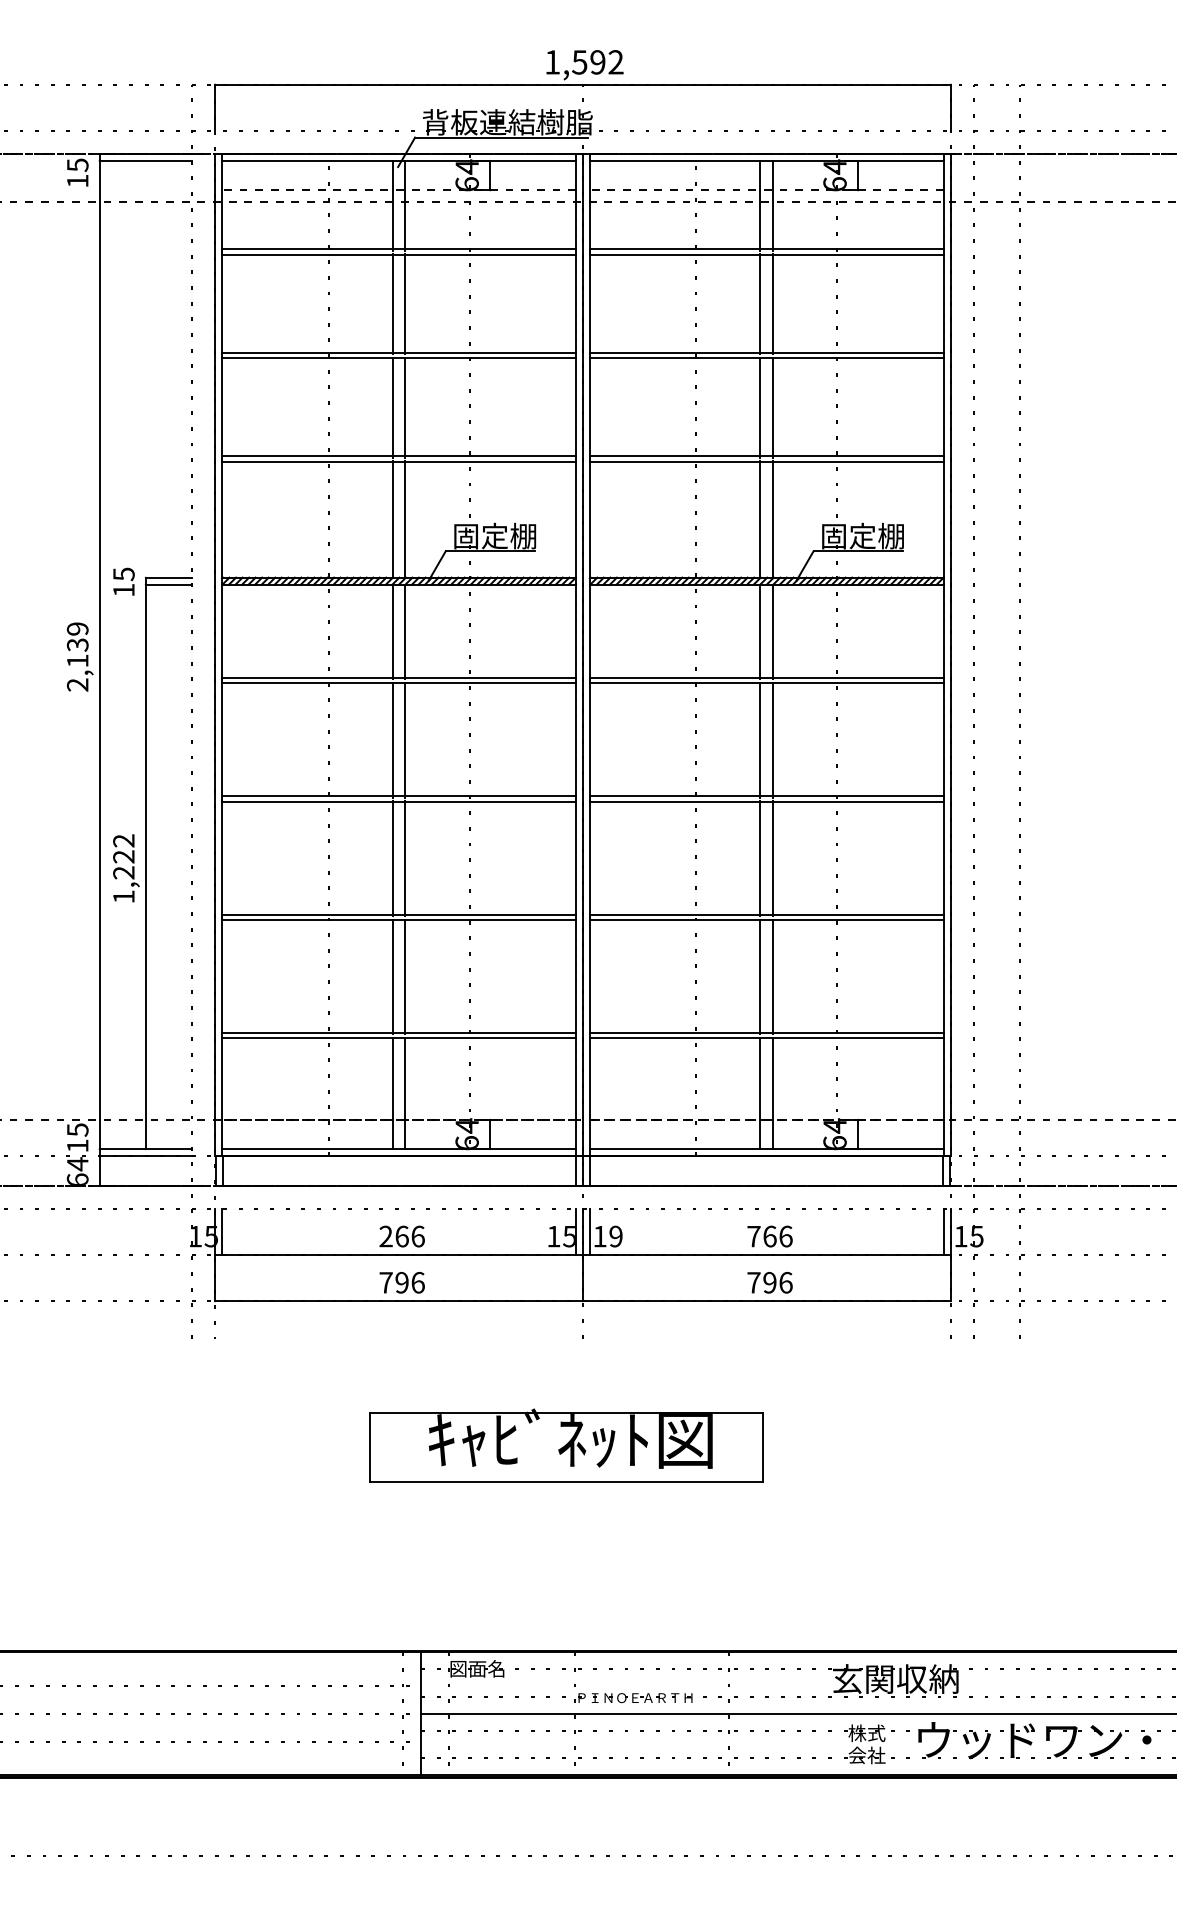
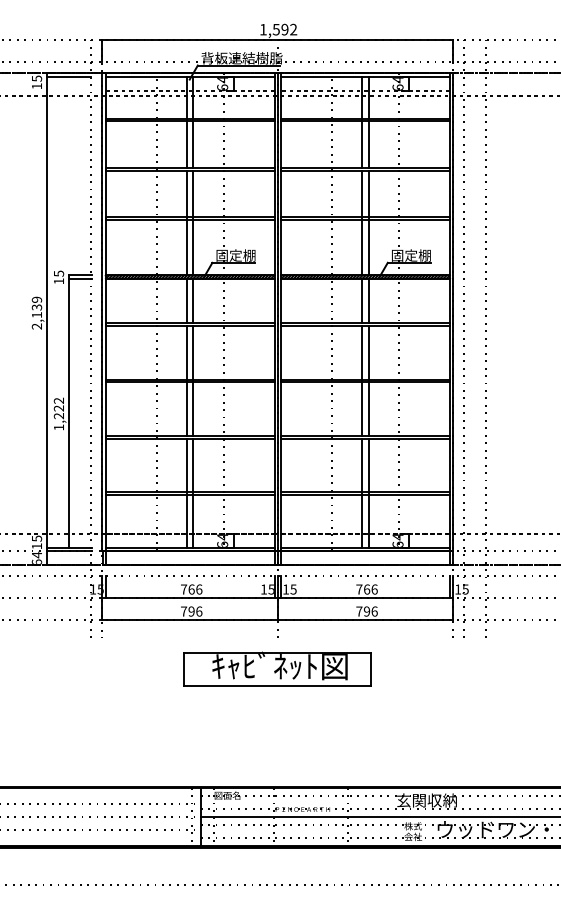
text: (387, 1236) -> (184, 589), 266 -> 766
text: (615, 1236) -> (293, 589), 19 -> 15
part: (565, 1444) -> (277, 668), moved

